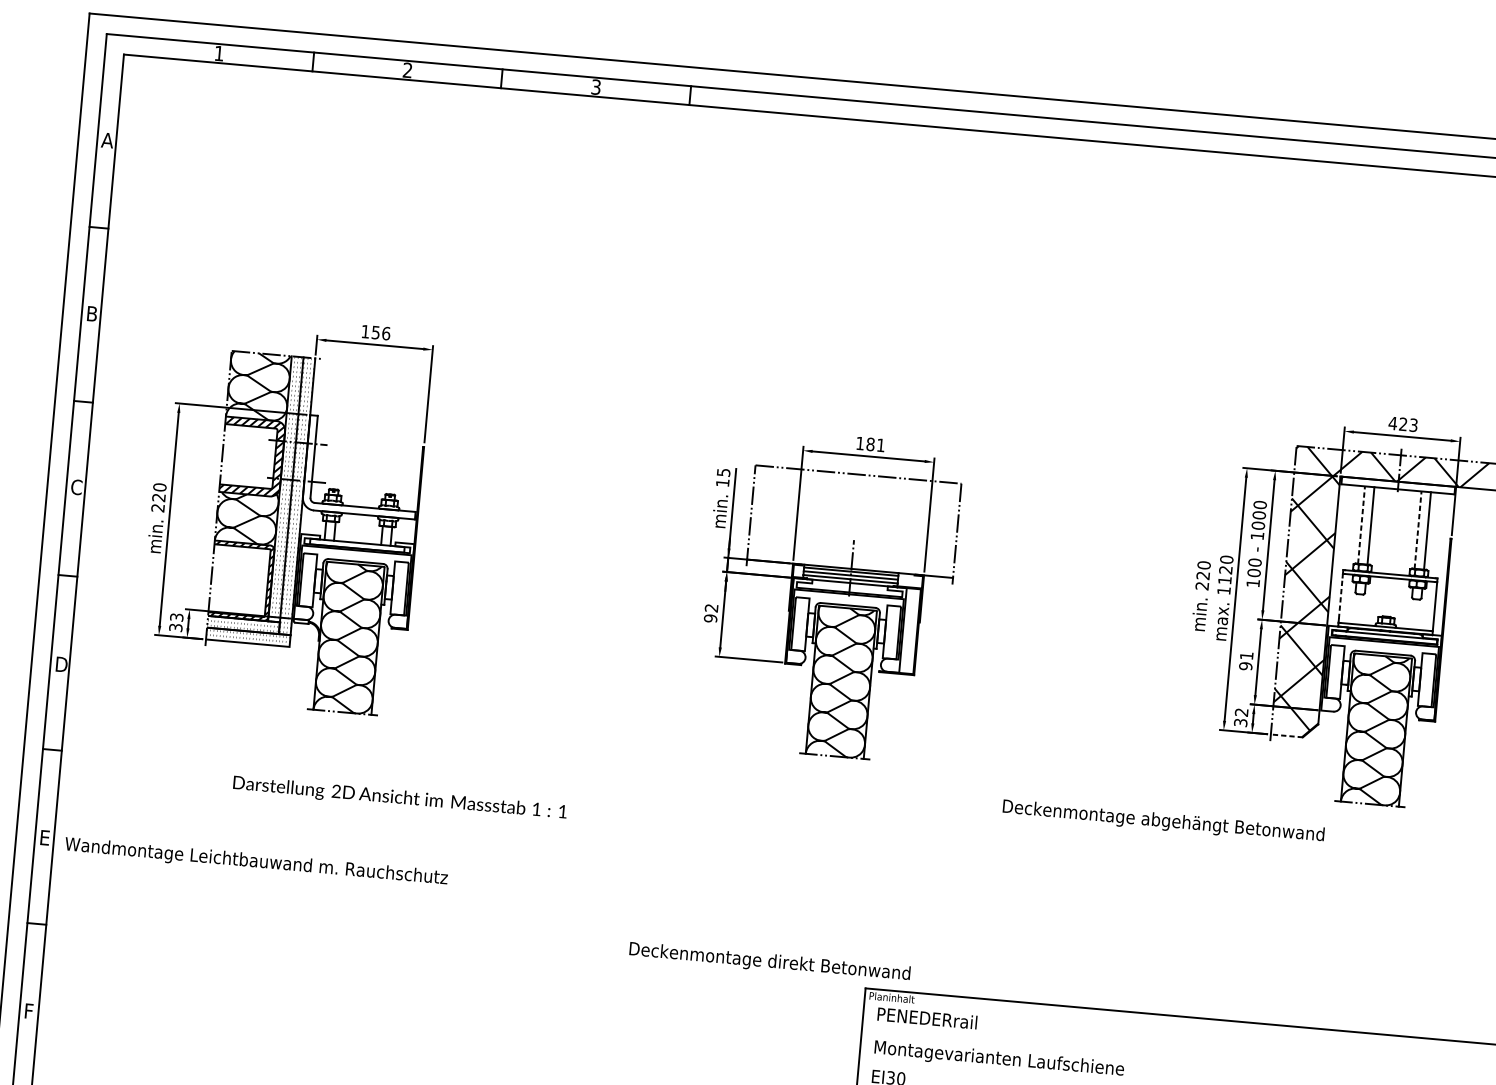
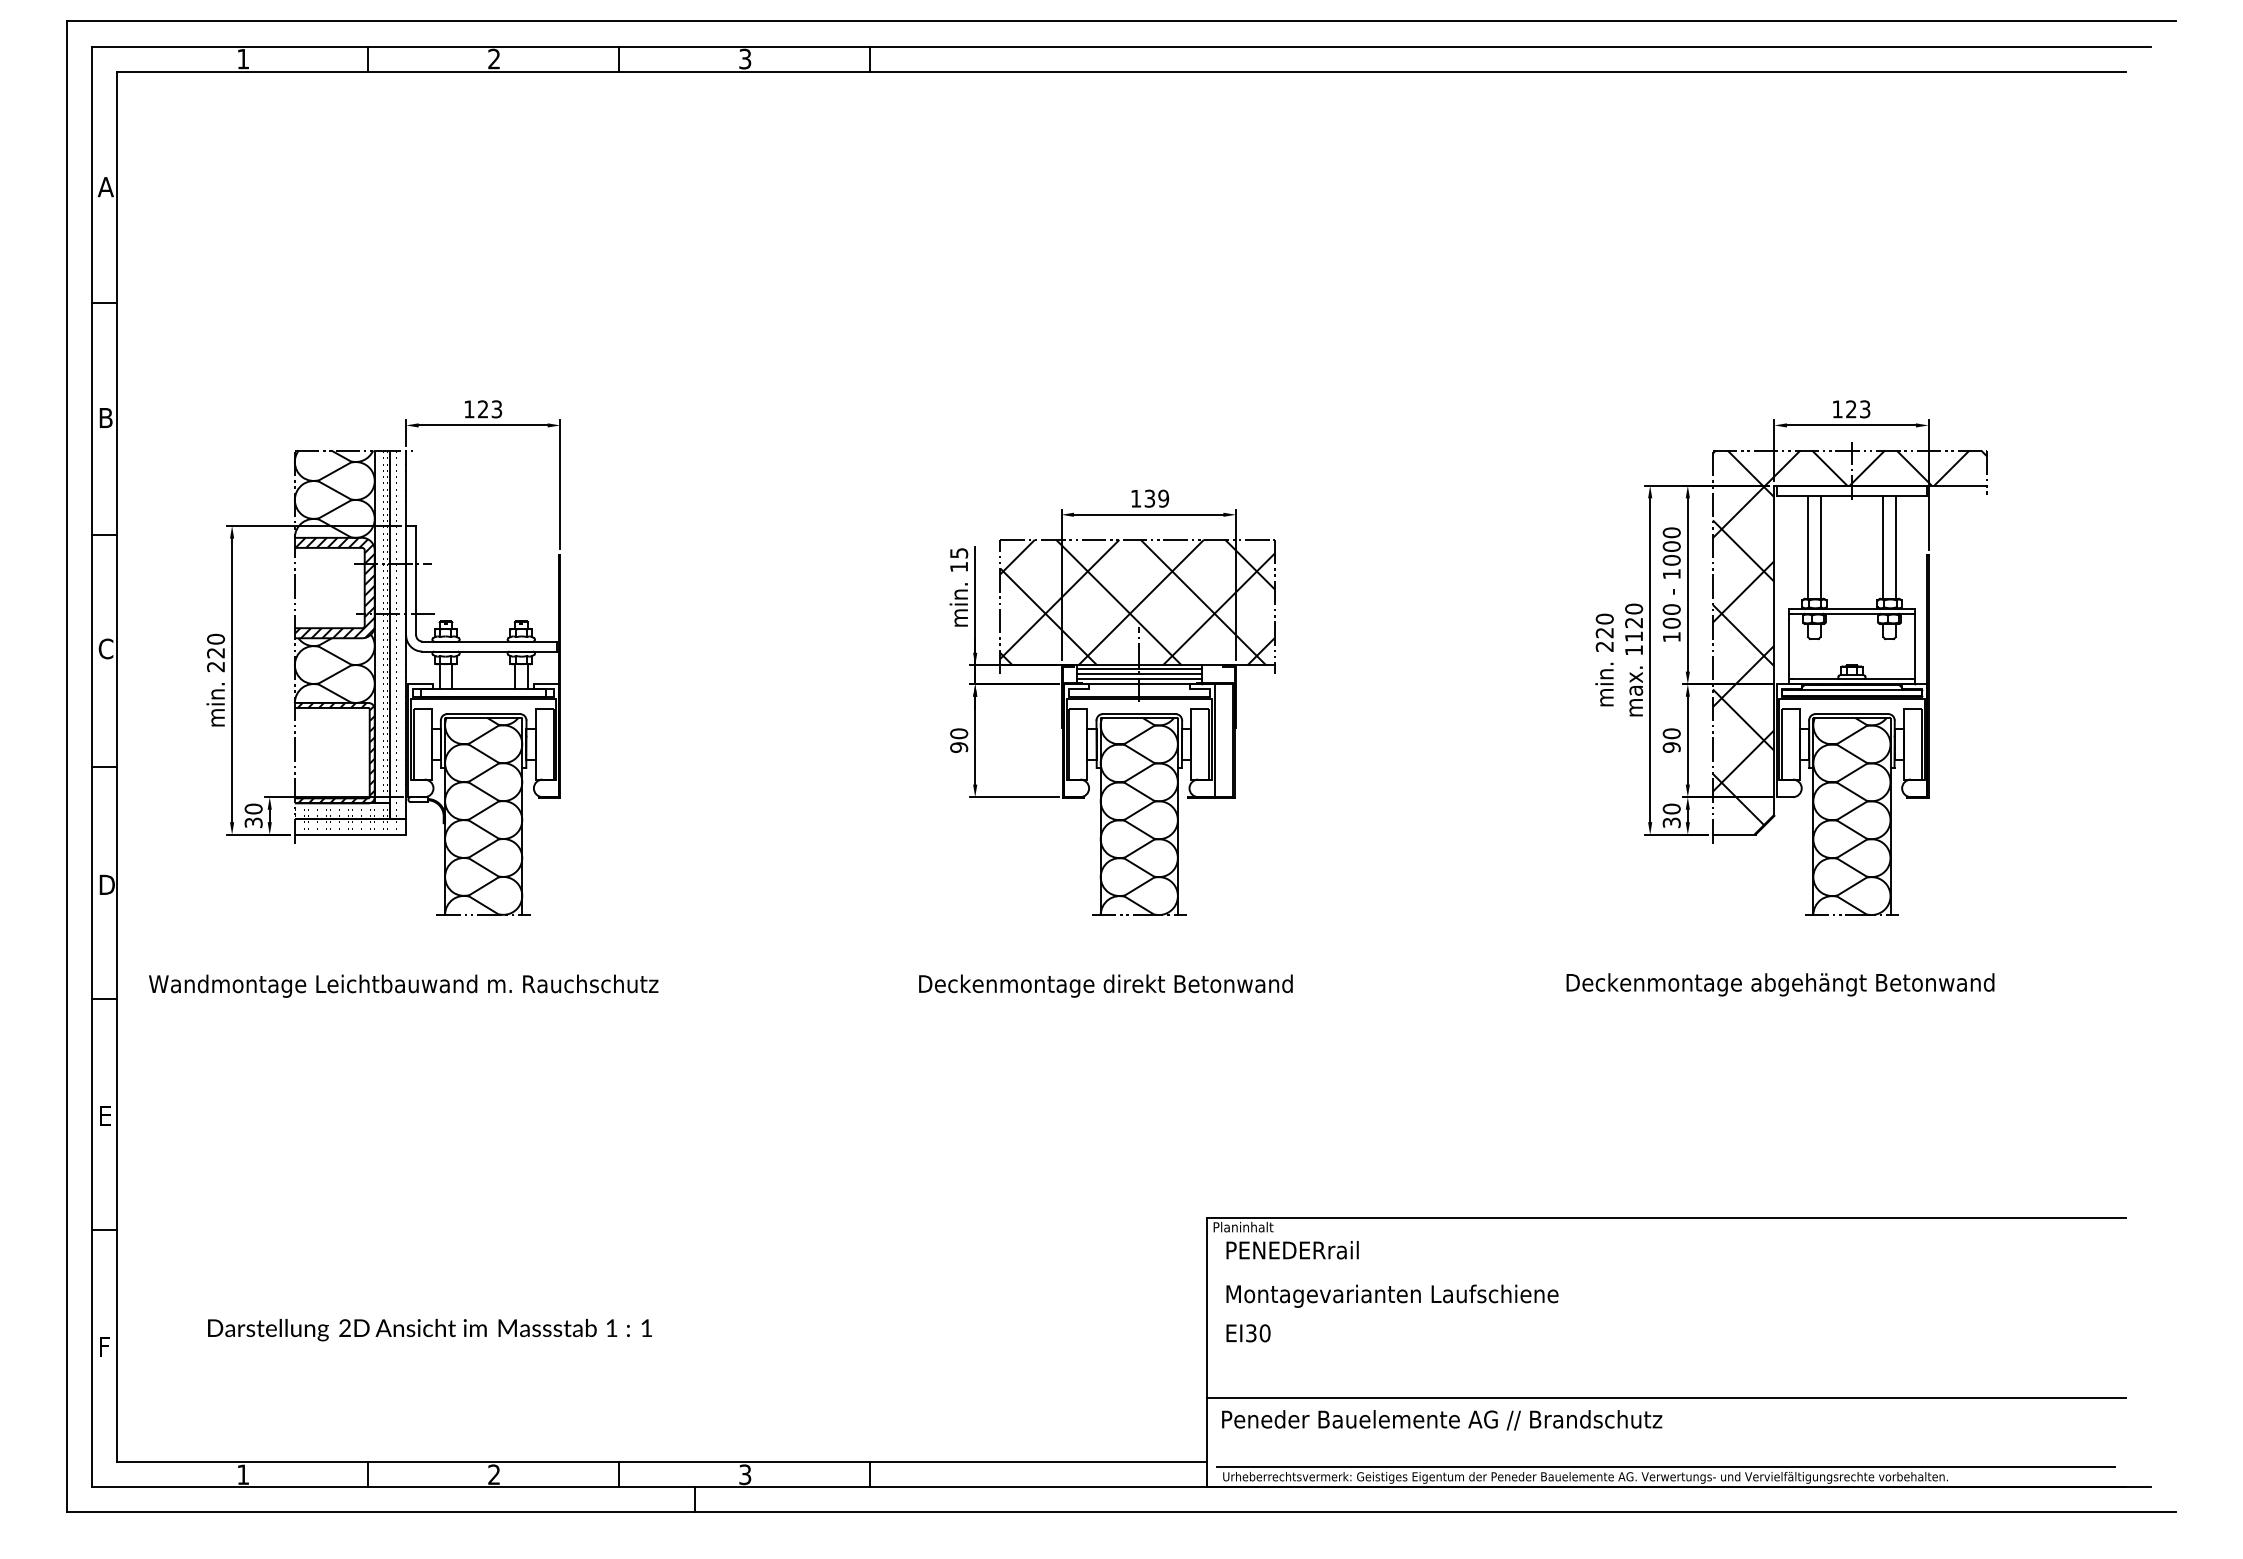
text: (381, 333) -> (490, 409), 156 -> 123
text: (1392, 423) -> (1837, 409), 423 -> 123
text: (875, 444) -> (1156, 498), 181 -> 139
hatch: (854, 521) -> (1137, 602), added
line: (1361, 525) -> (1808, 547), dashed -> solid
line: (1418, 530) -> (1883, 547), dashed -> solid
line: (1340, 598) -> (1789, 646), dashed -> solid
text: (711, 607) -> (959, 733), 92 -> 90
text: (176, 617) -> (253, 808), 33 -> 30
text: (1246, 655) -> (1671, 733), 91 -> 90
text: (1241, 712) -> (1671, 808), 32 -> 30
line: (1286, 735) -> (1733, 834), dashed -> solid
text: (399, 798) -> (429, 1330), moved
text: (1163, 821) -> (1780, 984), moved
text: (256, 861) -> (403, 985), moved
text: (769, 962) -> (1105, 985), moved

